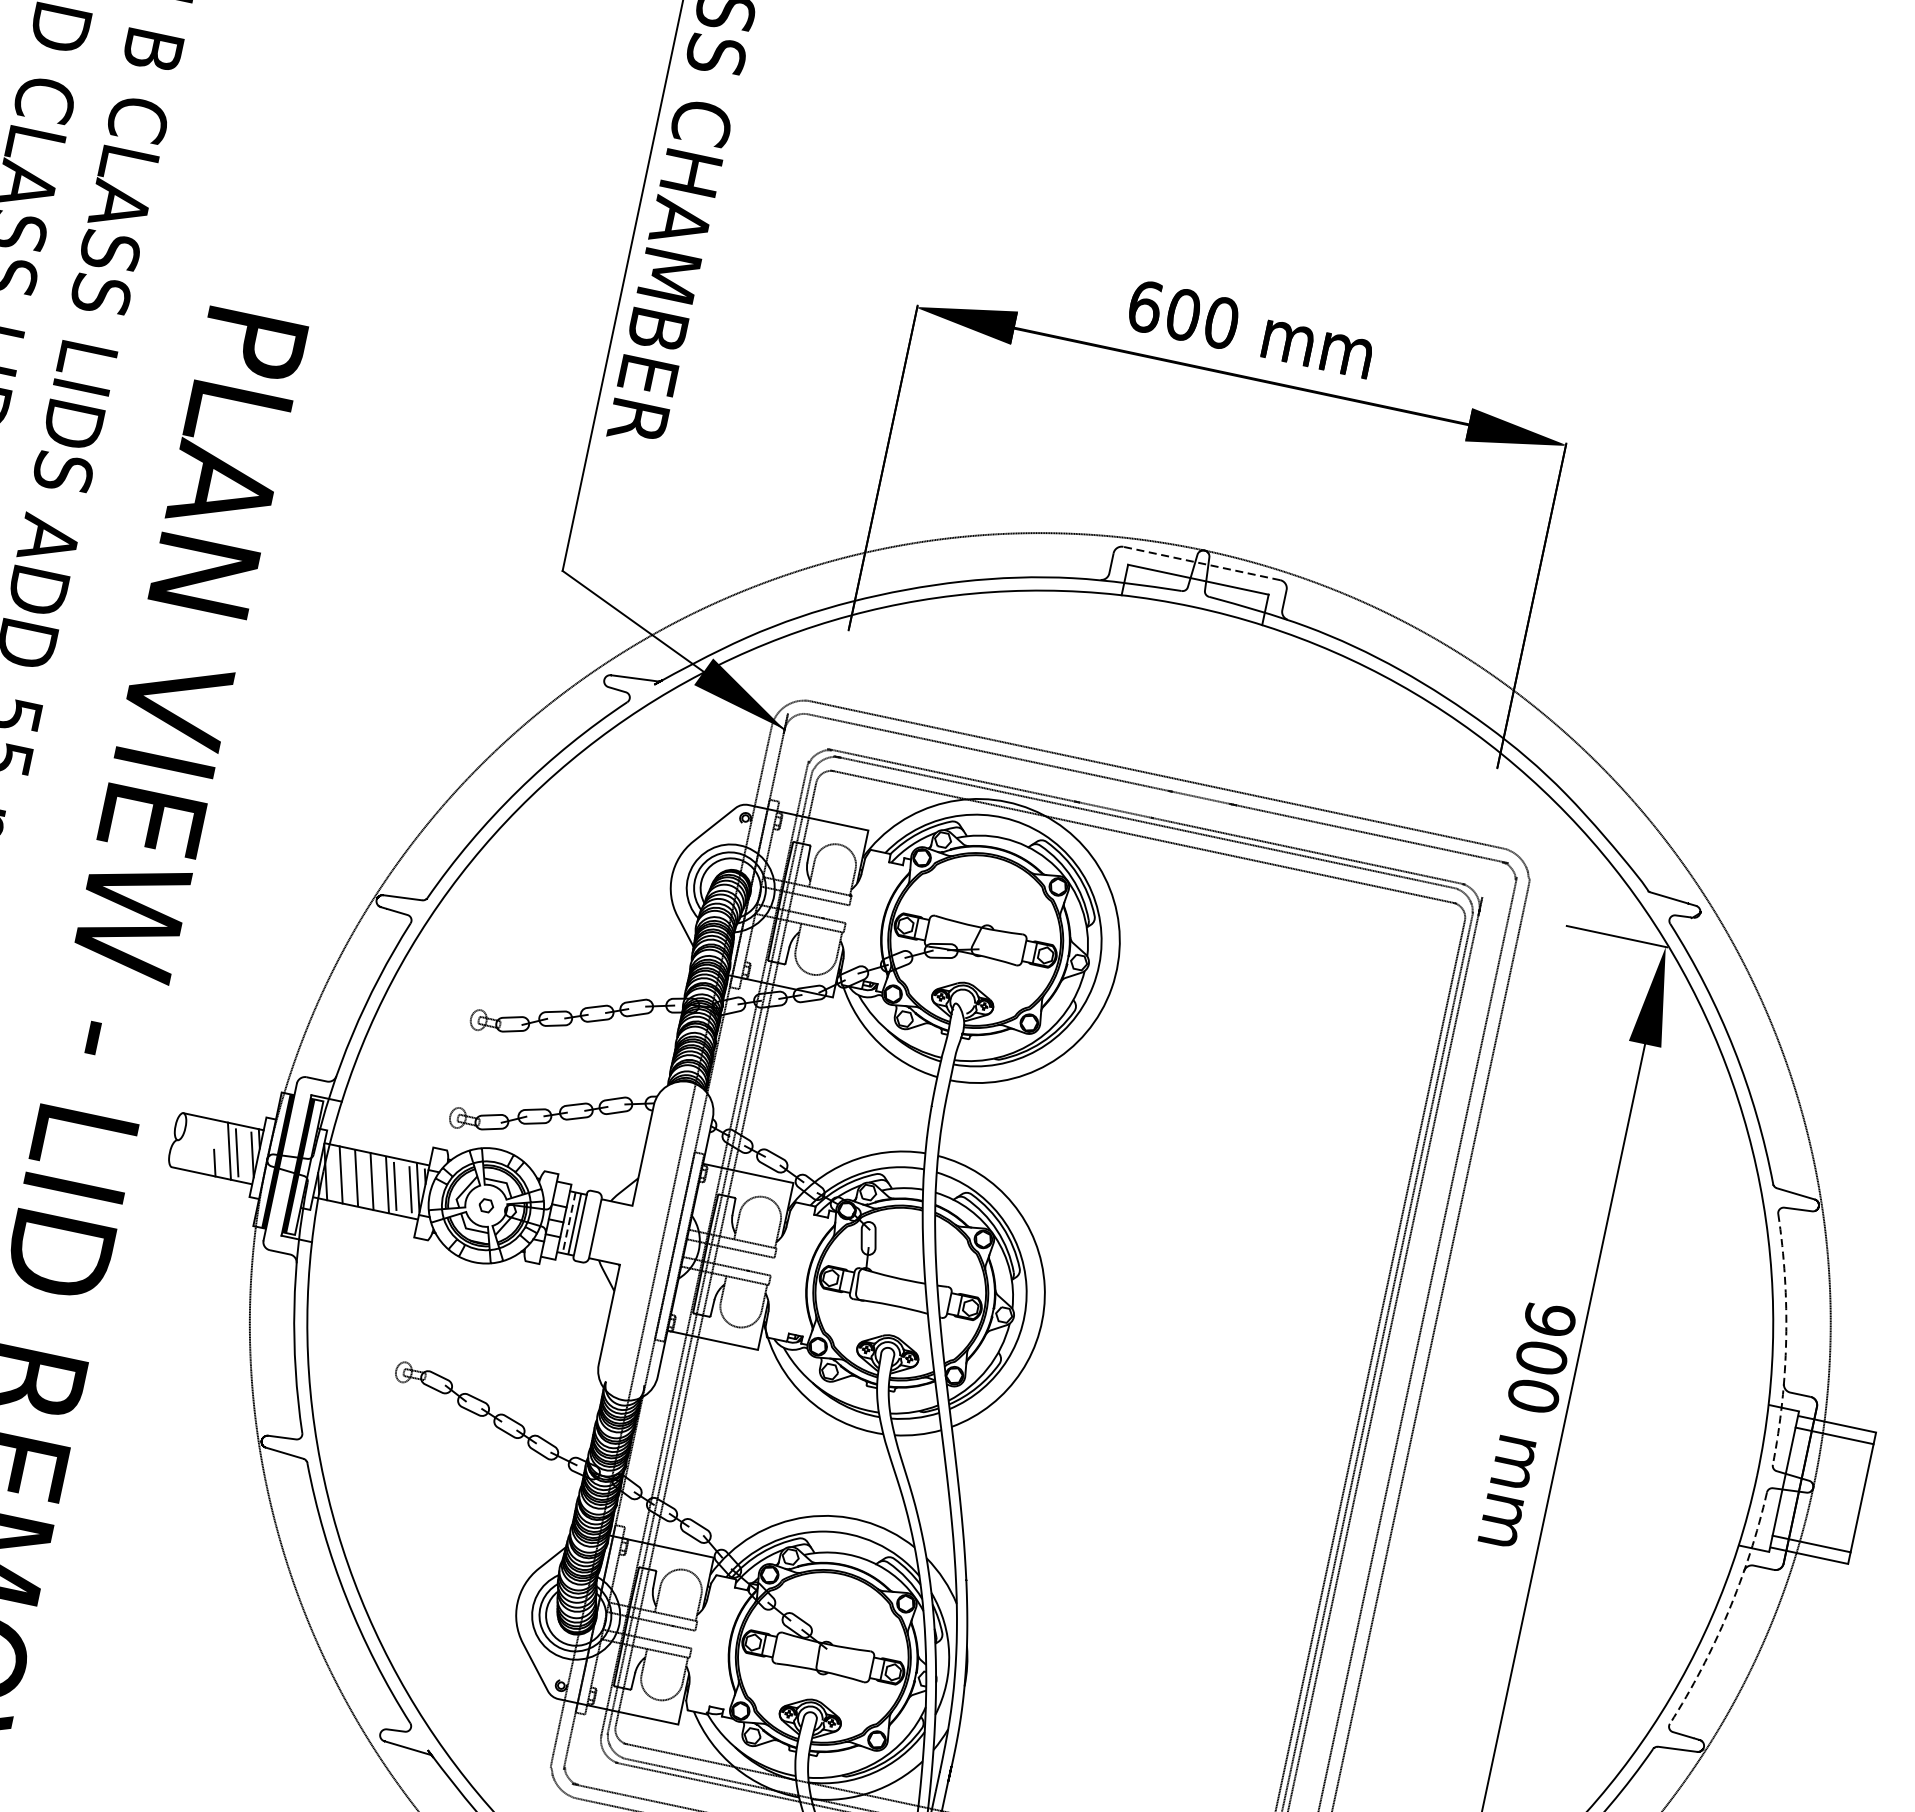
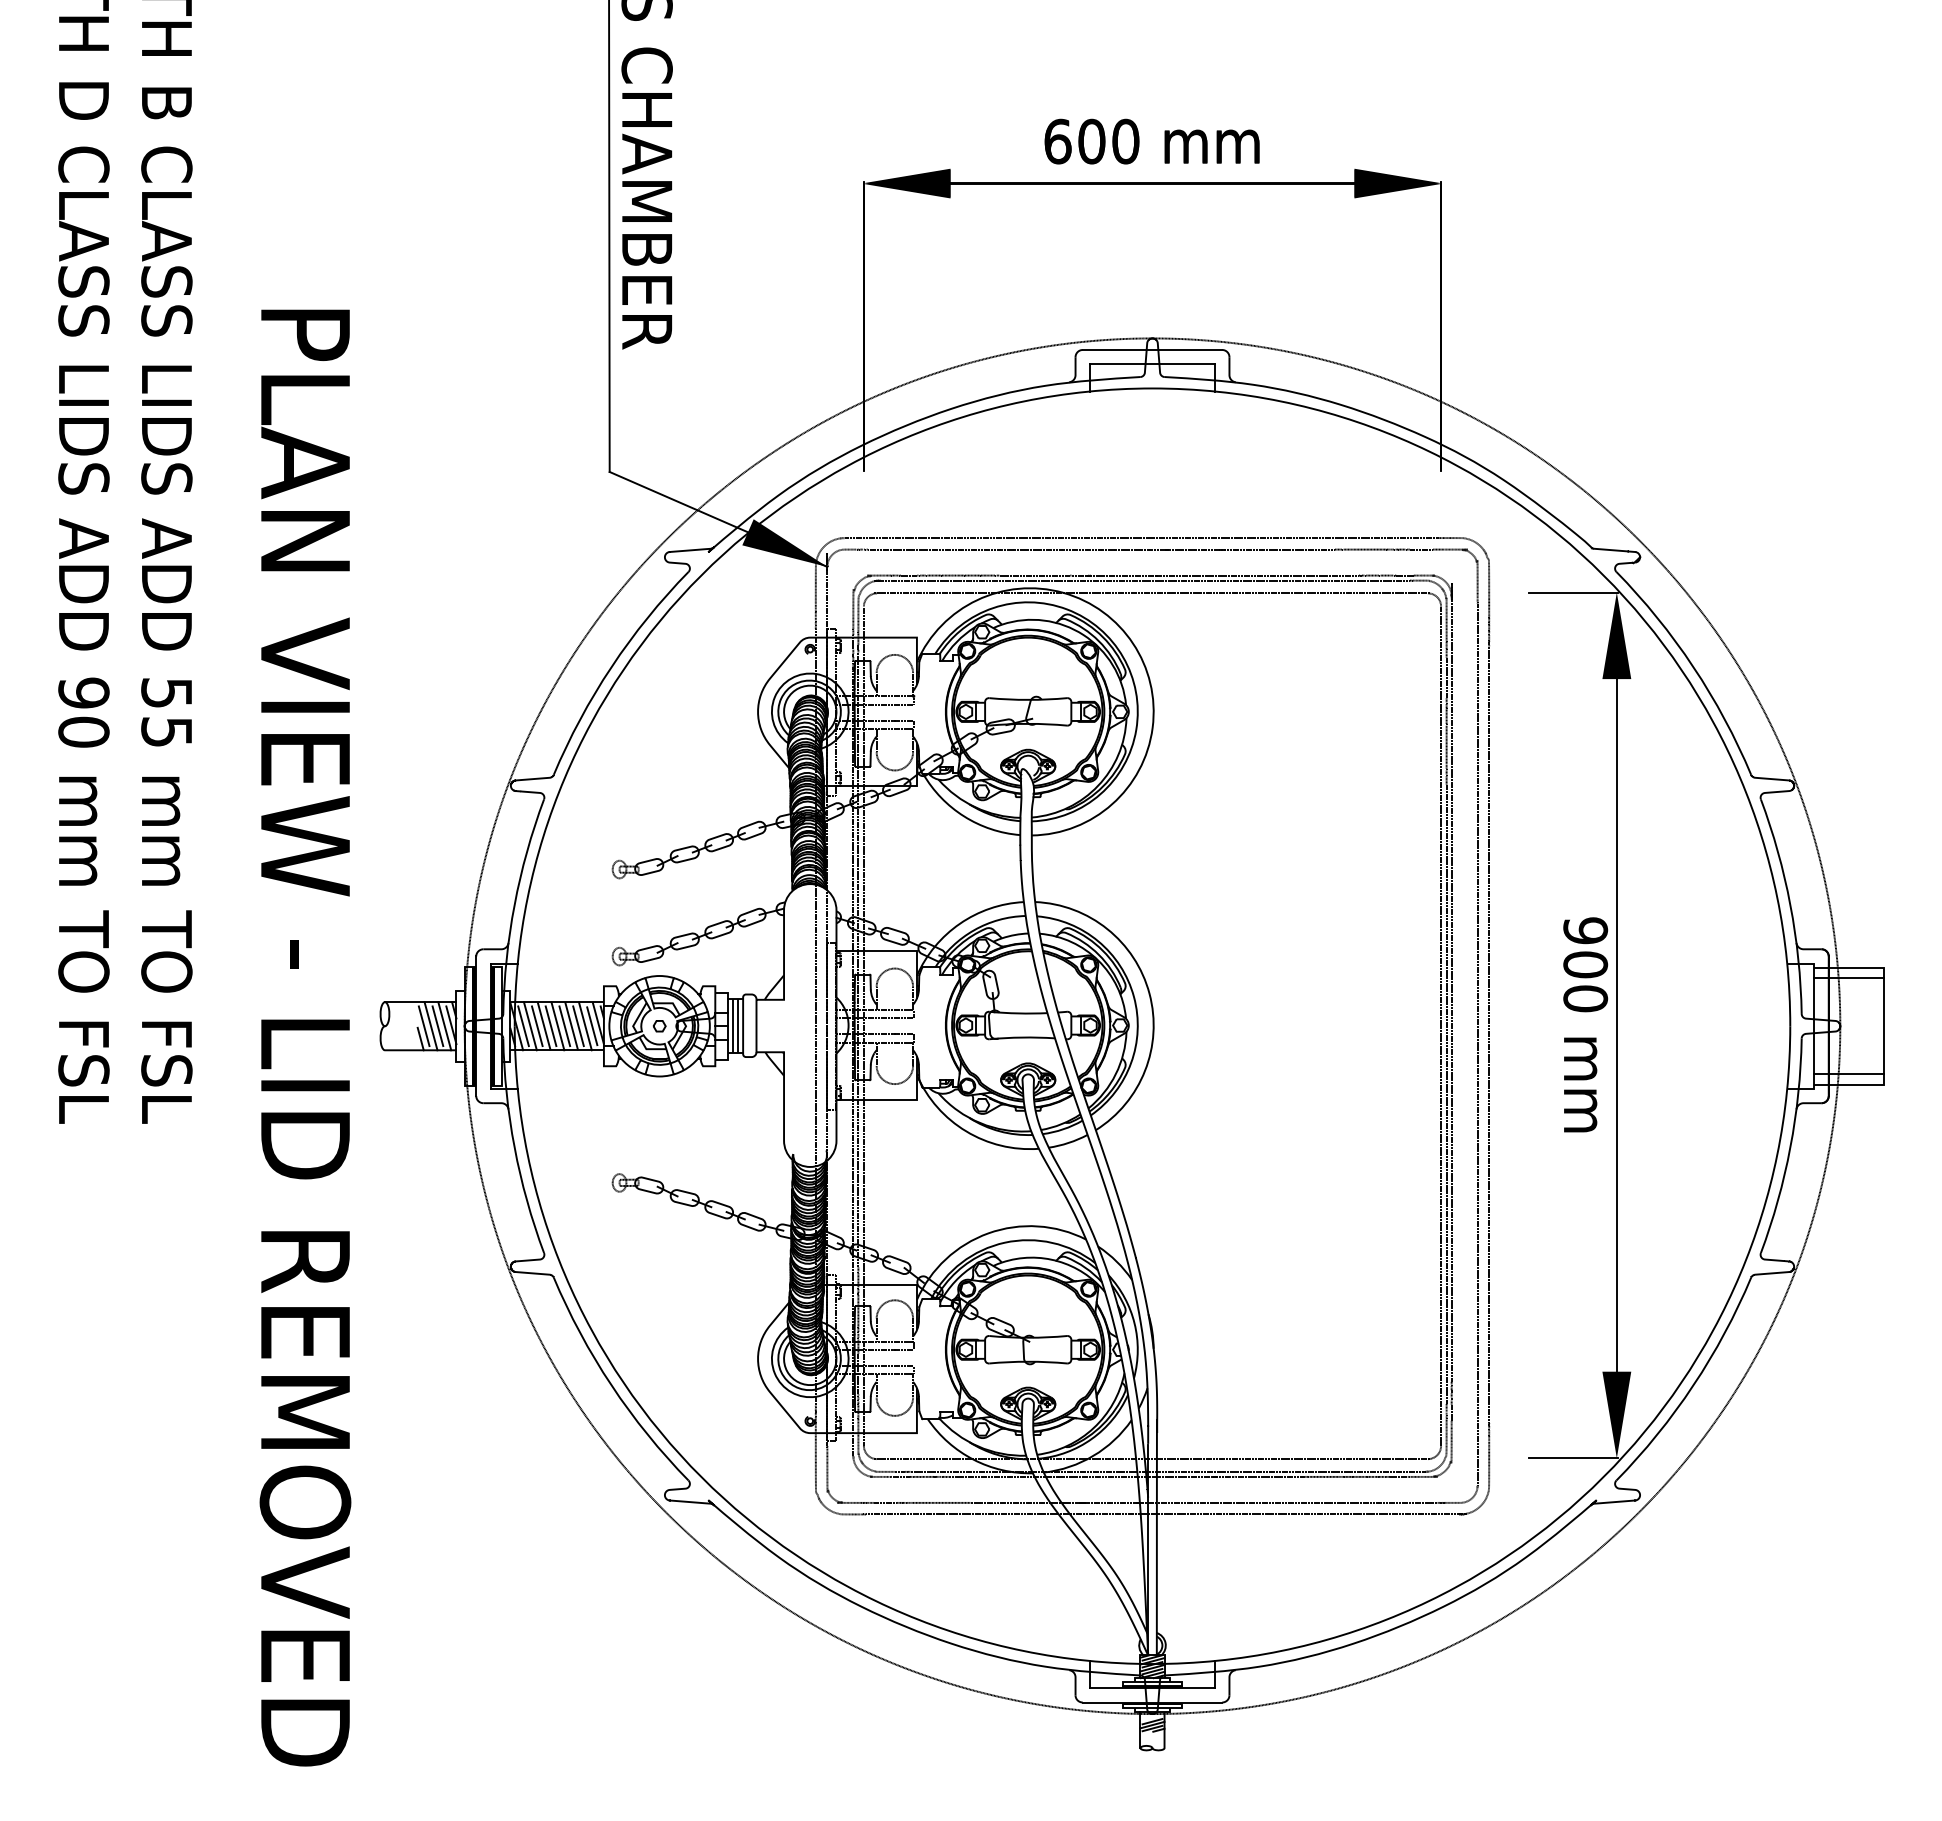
line: (1201, 562) -> (1152, 349), dashed -> solid
line: (220, 1149) -> (423, 1026), added
line: (244, 1154) -> (444, 1026), added
line: (333, 1173) -> (523, 1026), added
line: (347, 1176) -> (536, 1026), added
line: (363, 1180) -> (550, 1026), added
line: (379, 1183) -> (564, 1026), added
line: (401, 1188) -> (584, 1026), added
line: (569, 1223) -> (733, 1026), dashed -> solid
arc: (1786, 1339) -> (1790, 904), dashed -> solid
arc: (1728, 1612) -> (1790, 1147), dashed -> solid

